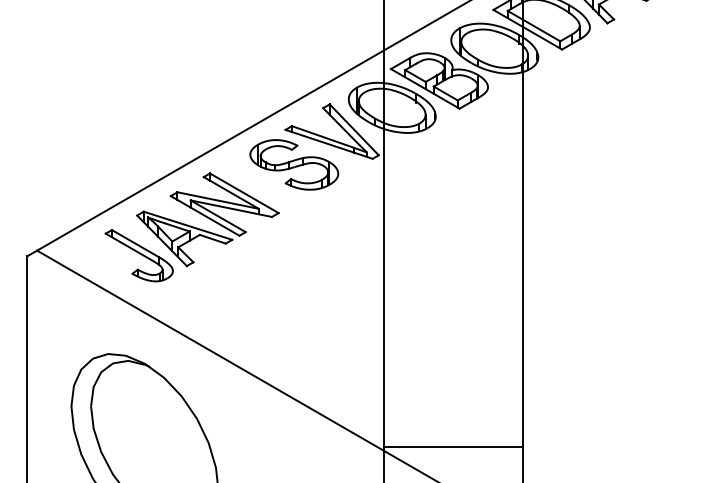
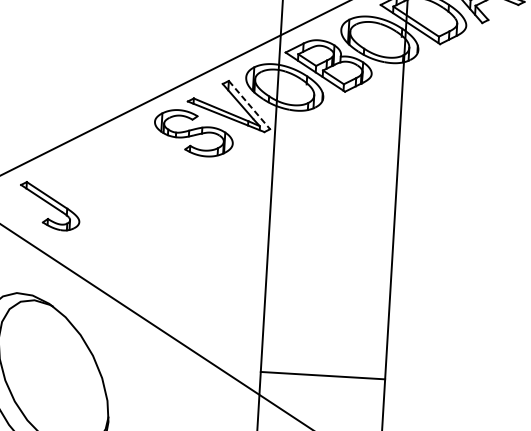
line: (354, 130) -> (249, 105), solid -> dashed
part: (207, 219) -> (113, 177), removed
line: (453, 446) -> (322, 375), moved

